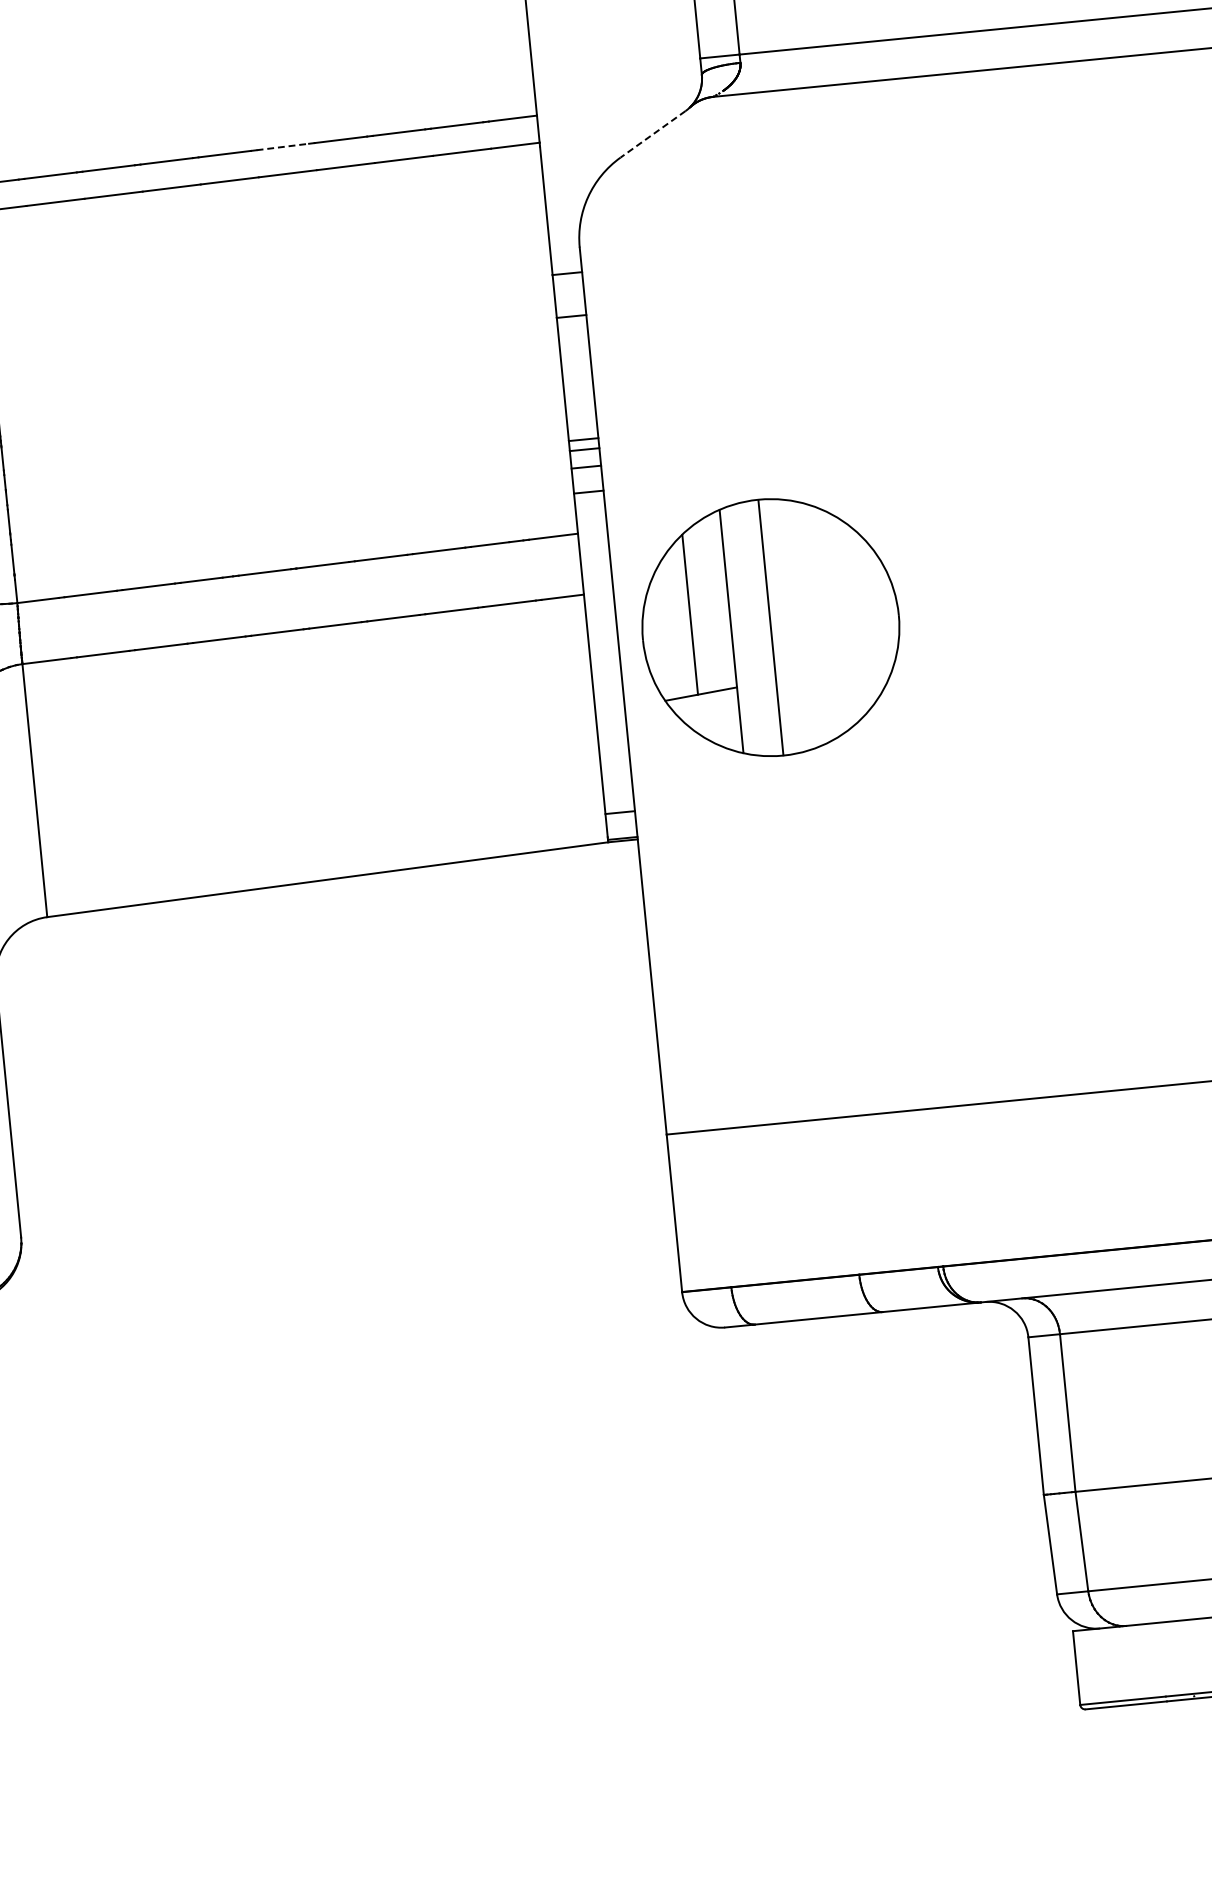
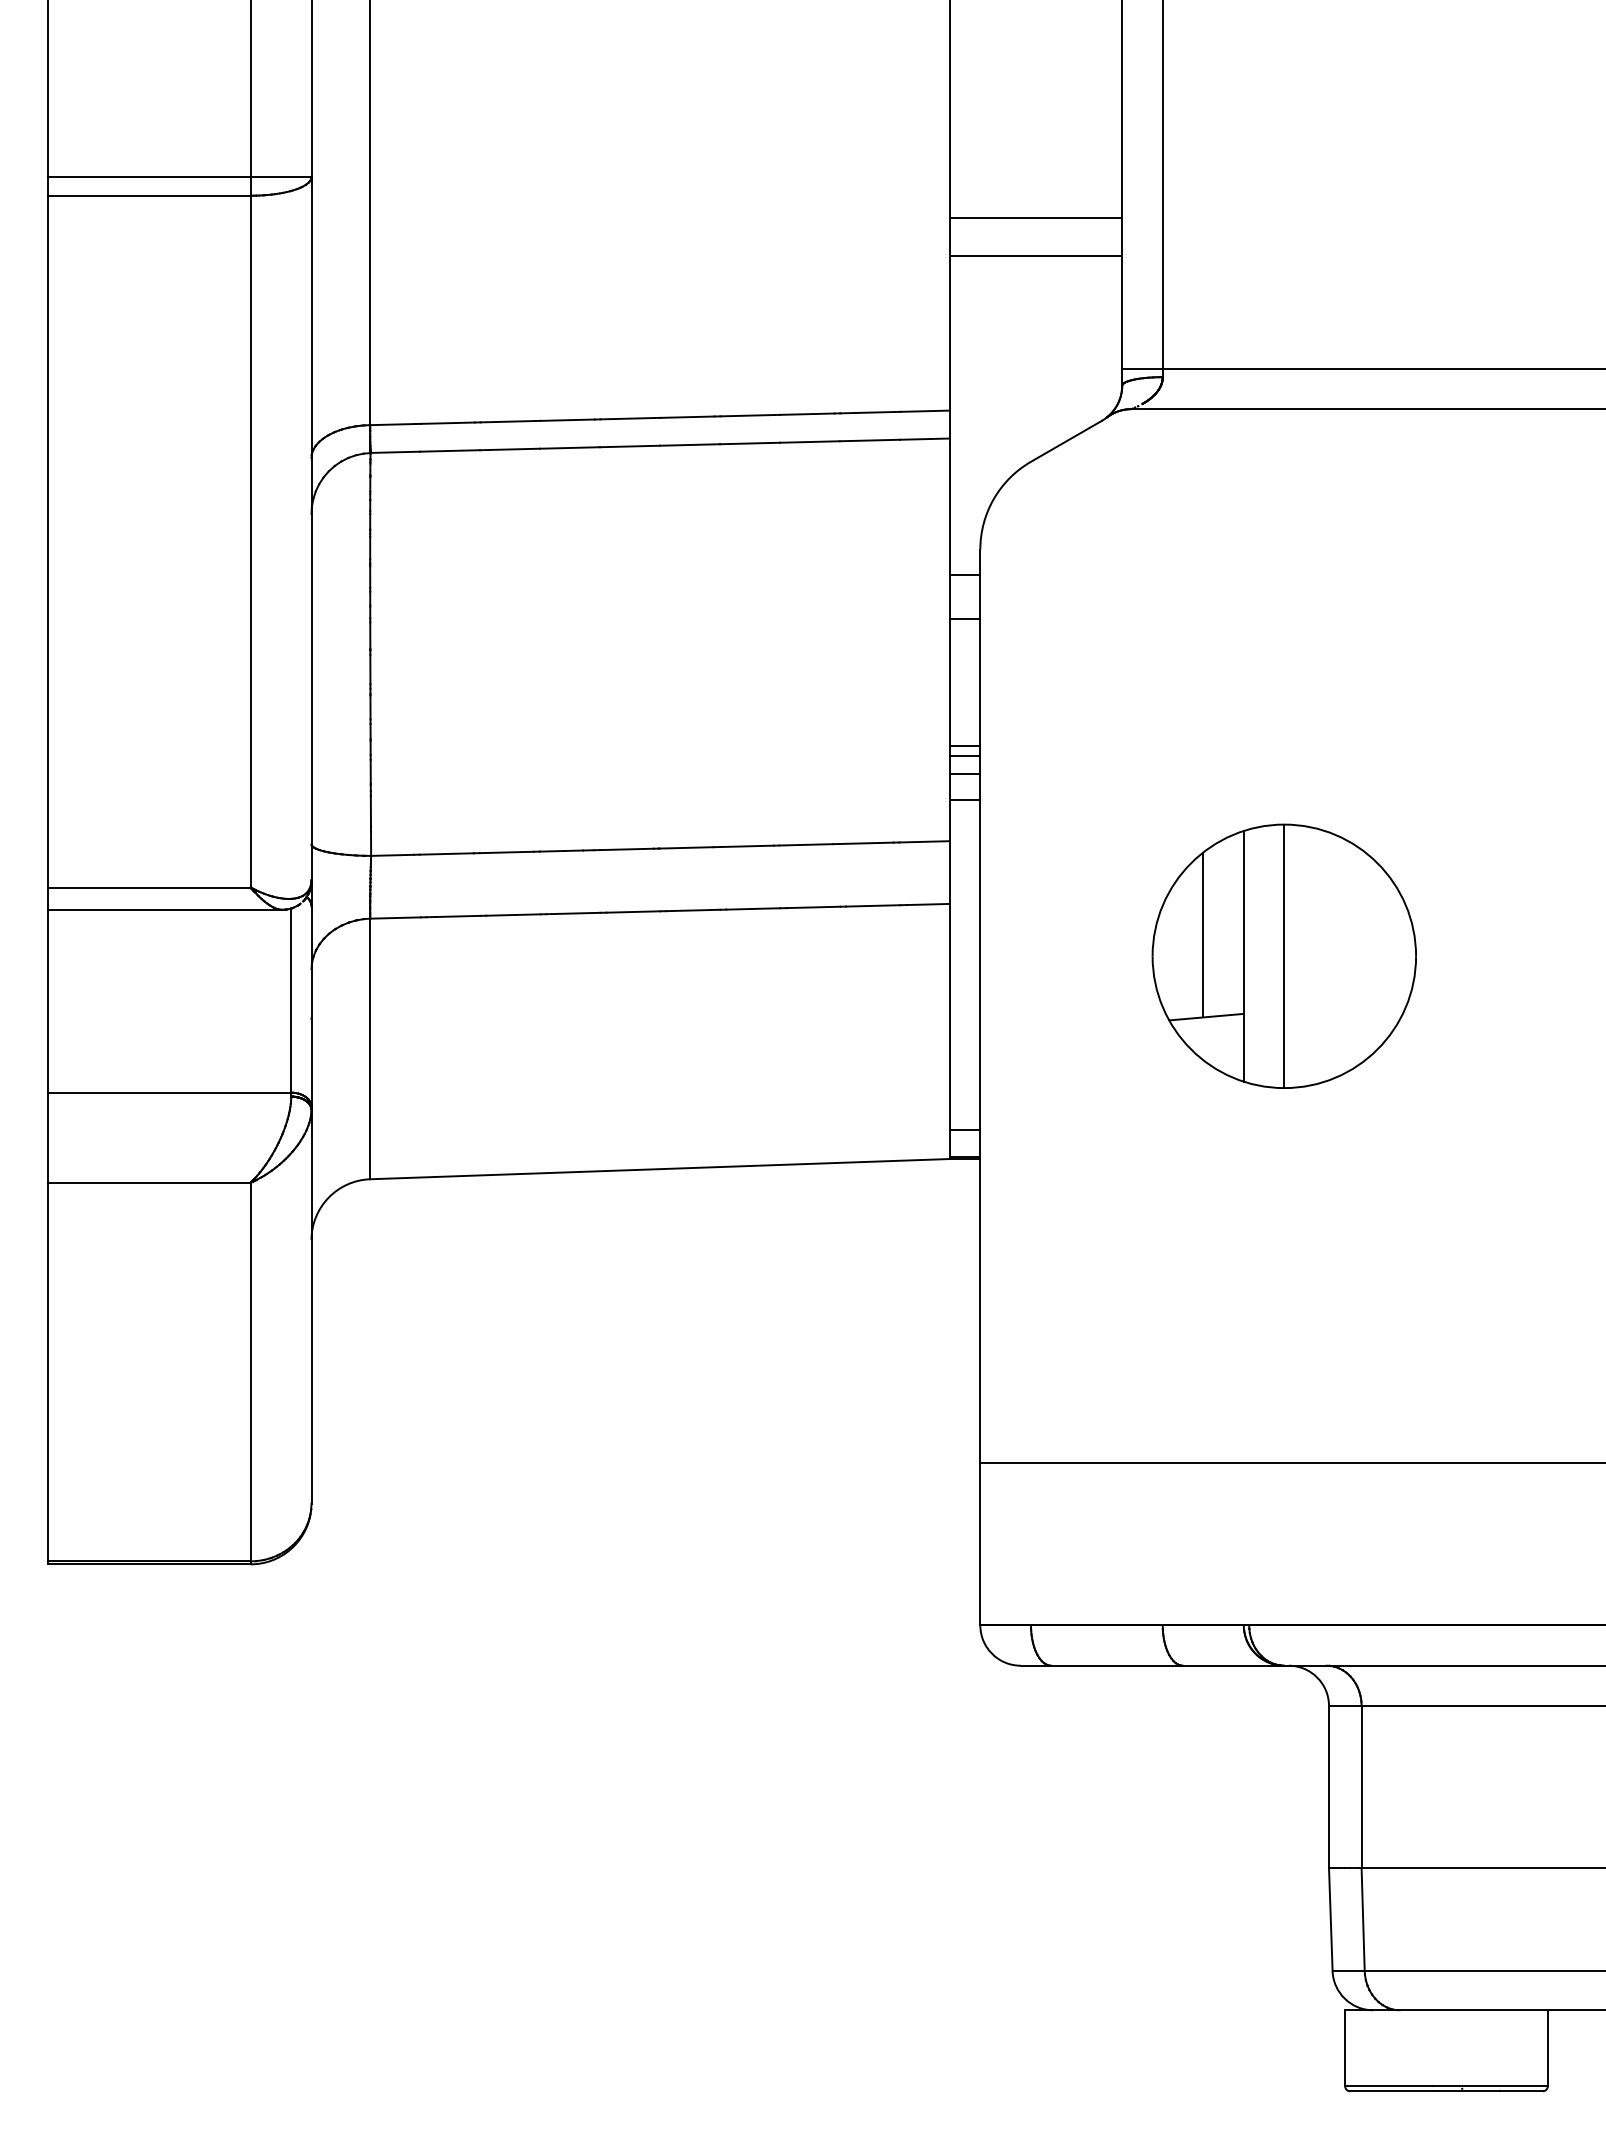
line: (653, 134) -> (1066, 441), dashed -> solid
line: (283, 147) -> (688, 417), dashed -> solid
part: (770, 626) -> (1283, 955), moved

